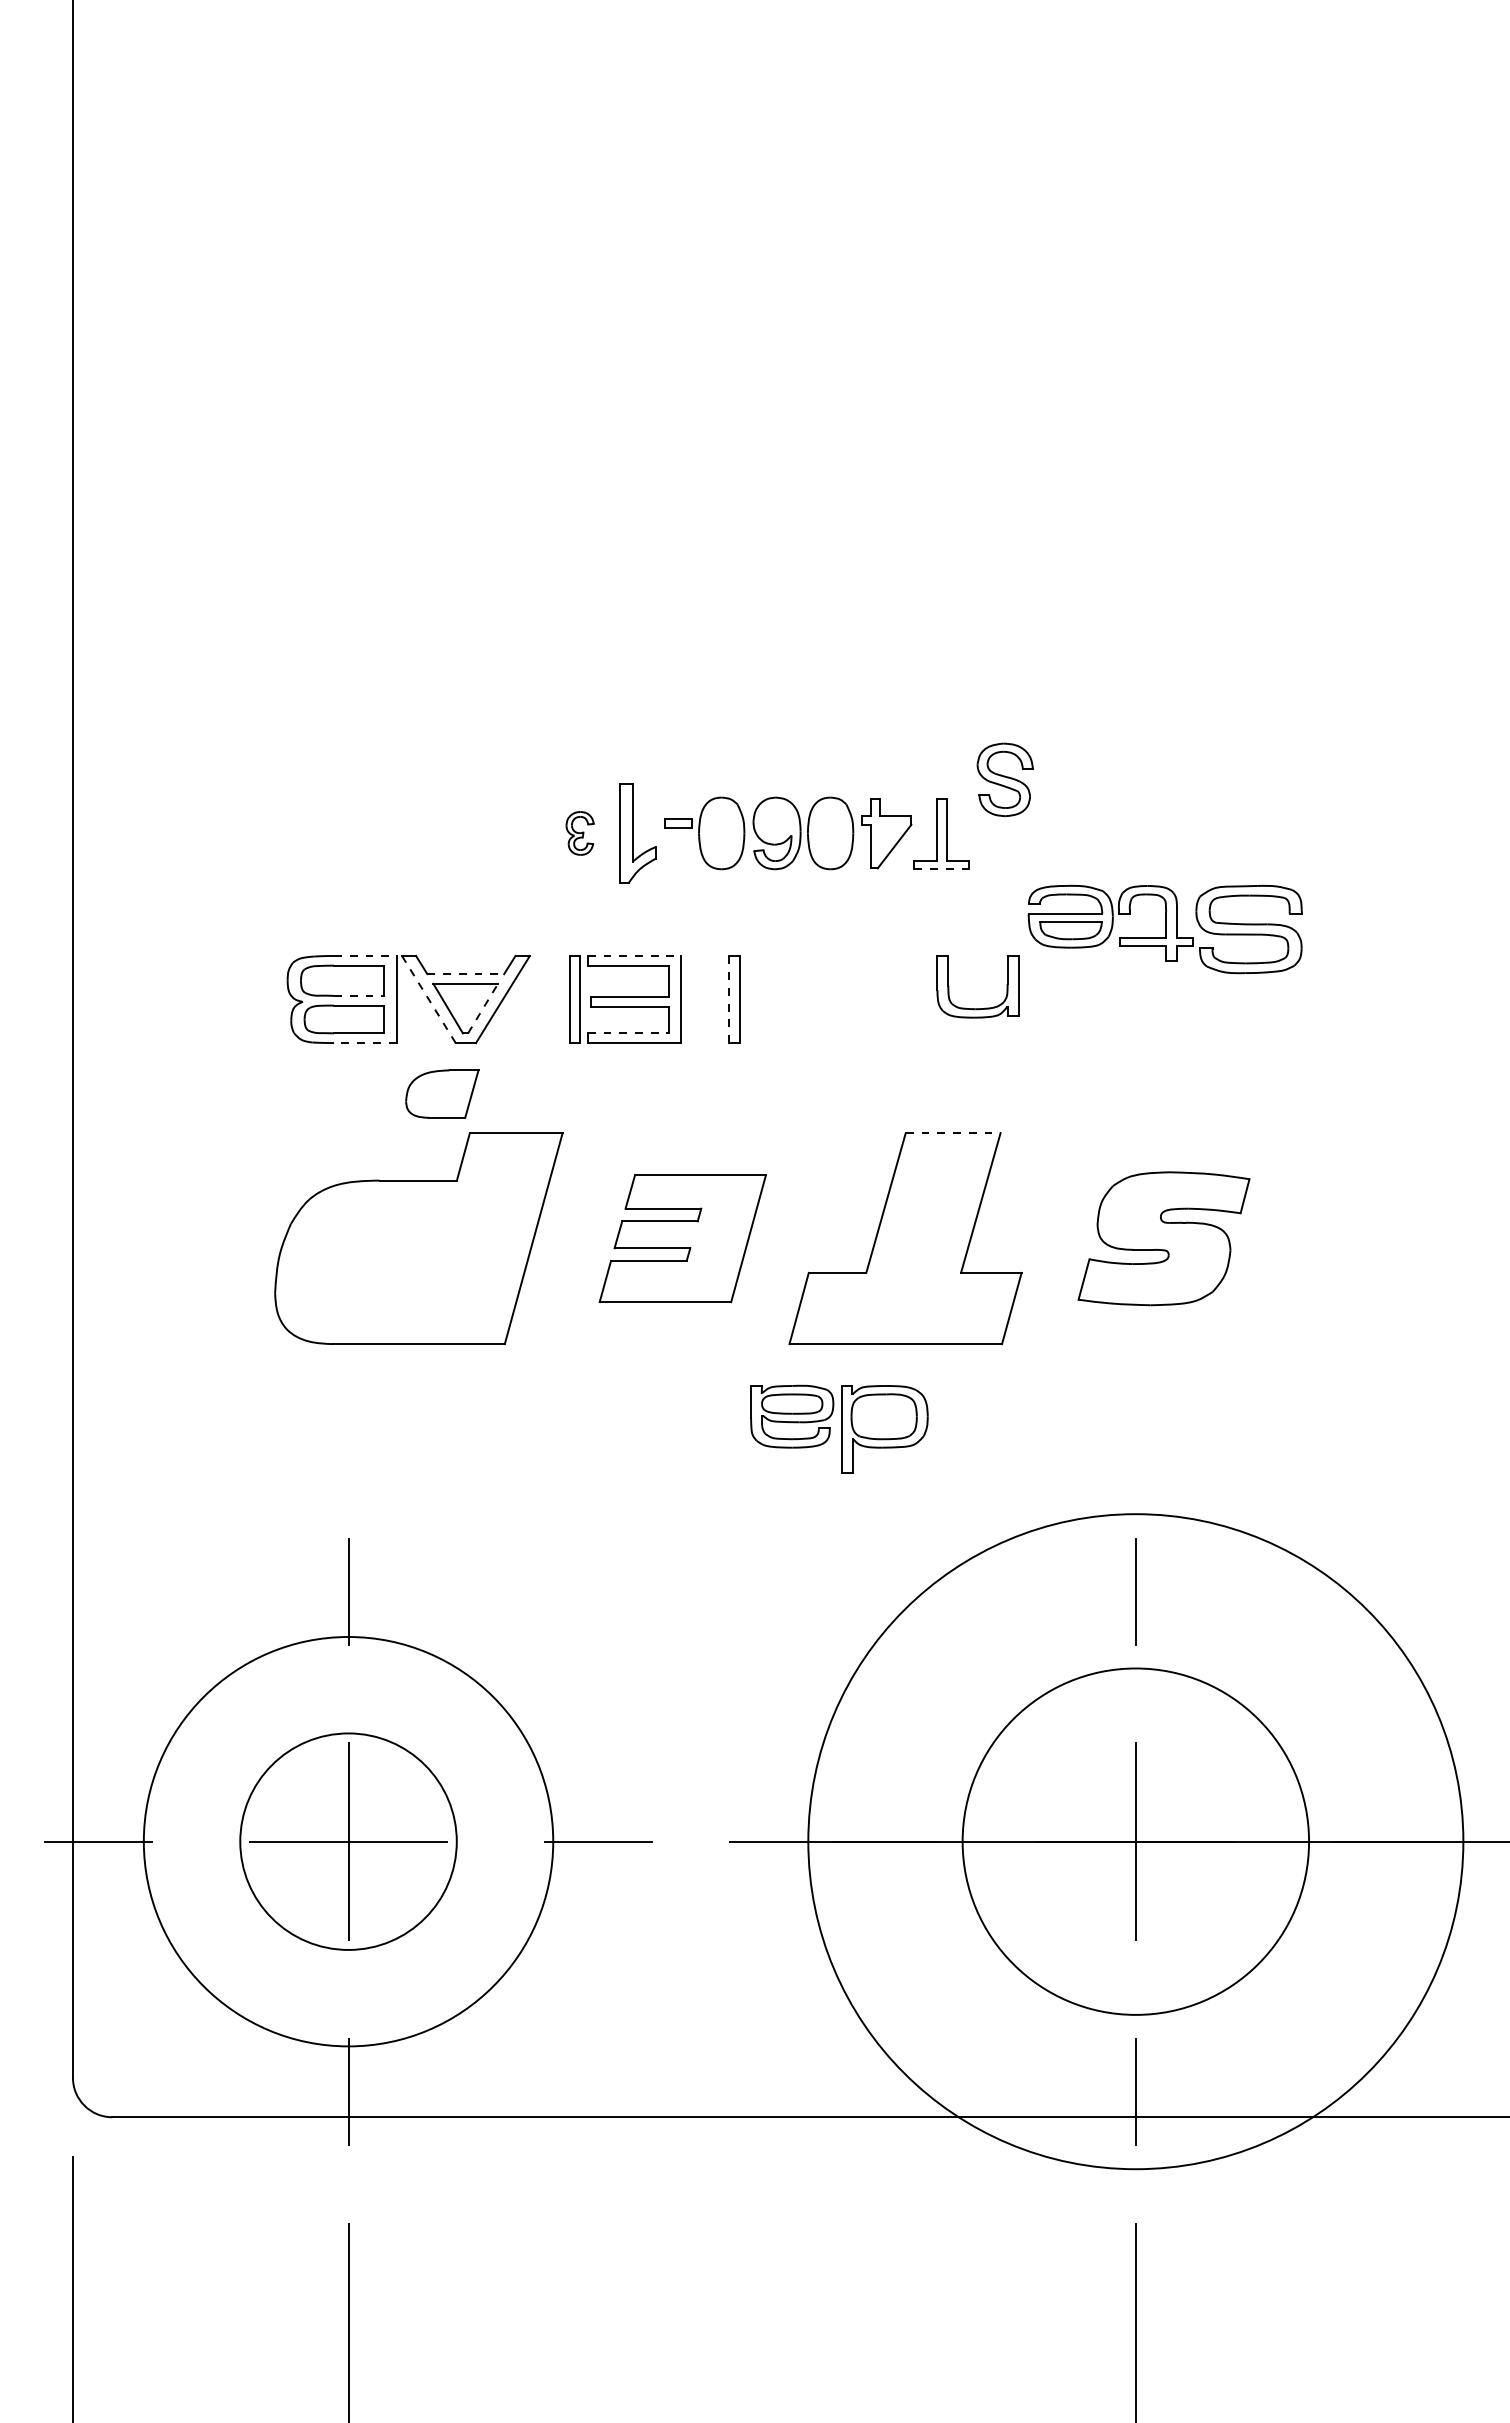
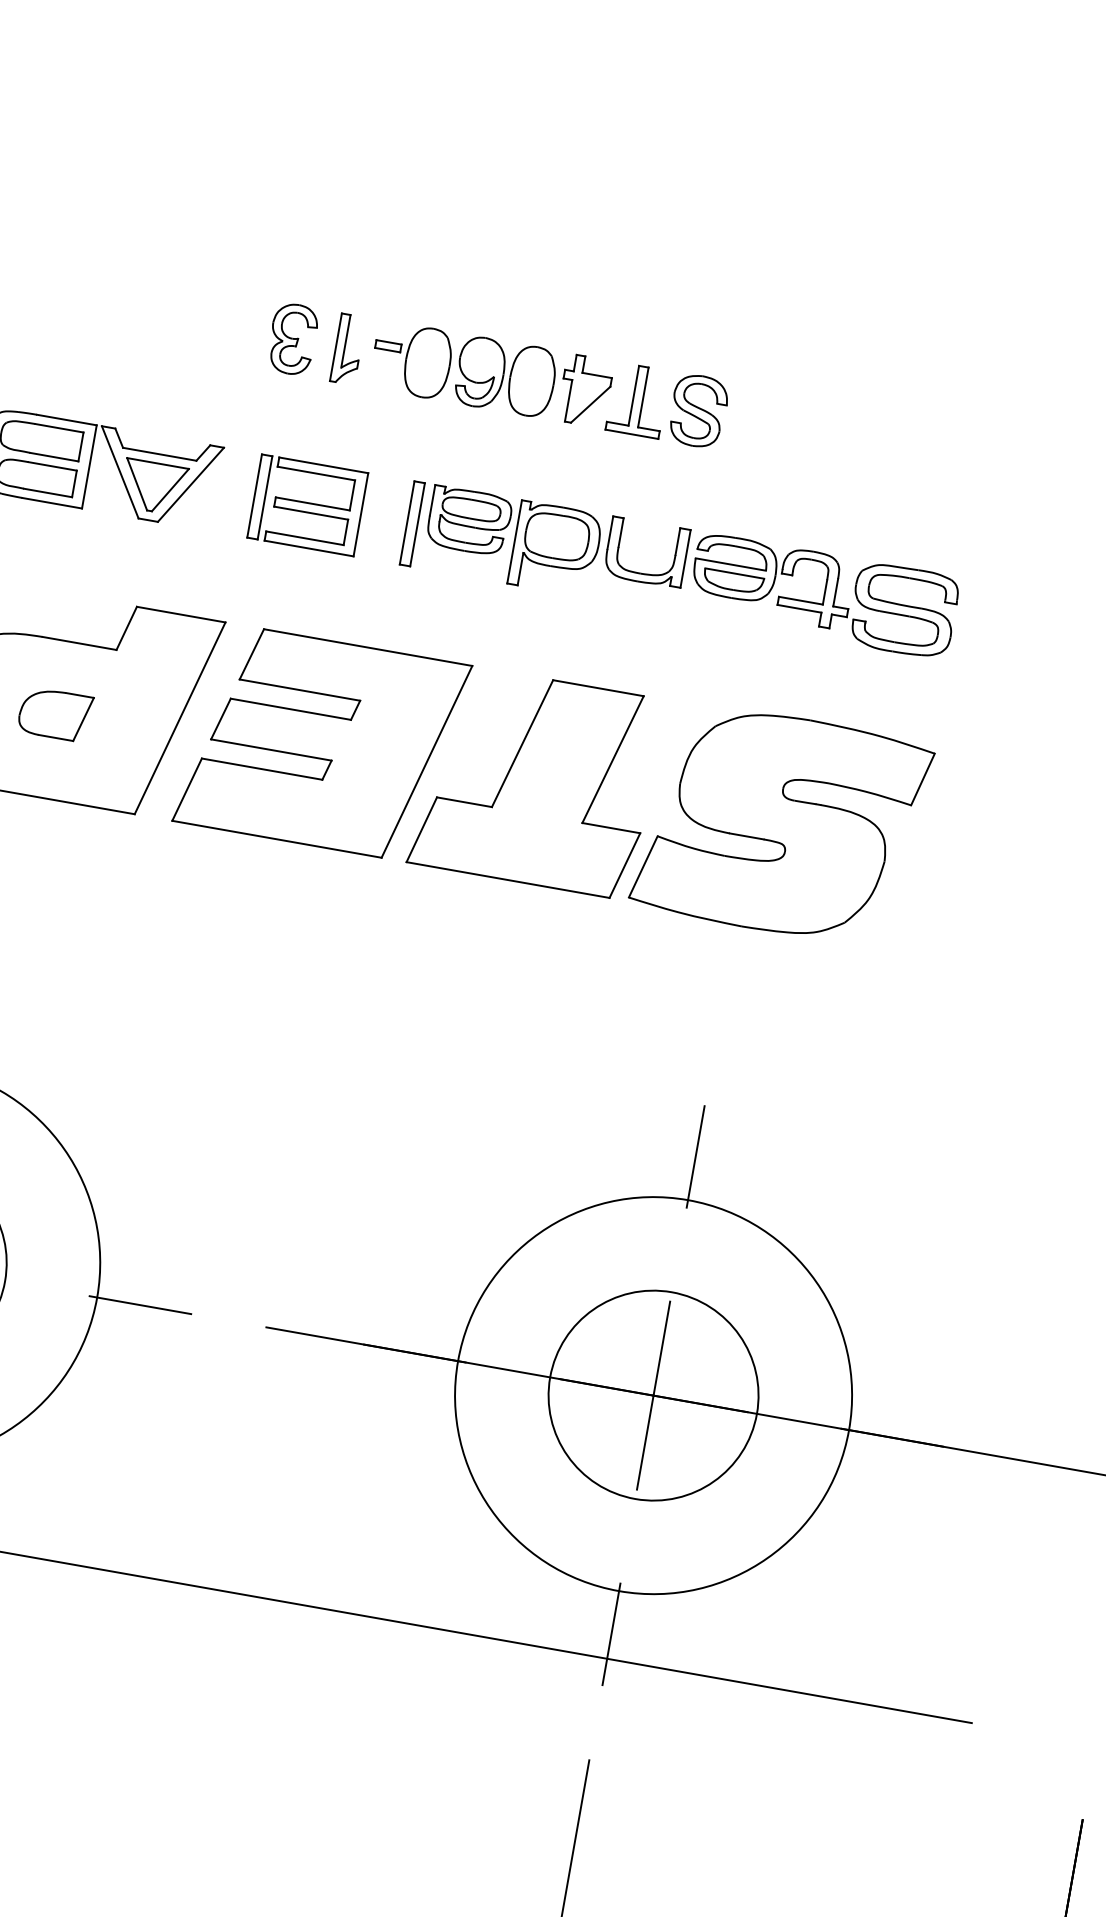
part: (1004, 779) -> (697, 410), moved
part: (579, 833) -> (292, 339), size x1.67
part: (638, 833) -> (348, 349), size x0.71
line: (941, 869) -> (631, 434), dashed -> solid
part: (1164, 929) -> (822, 596), moved
line: (365, 955) -> (67, 419), dashed -> solid
line: (634, 955) -> (324, 464), dashed -> solid
line: (466, 974) -> (160, 454), dashed -> solid
line: (359, 995) -> (54, 456), dashed -> solid
line: (428, 999) -> (119, 472), dashed -> solid
line: (729, 999) -> (407, 522), dashed -> solid
line: (483, 1008) -> (170, 490), dashed -> solid
line: (628, 1033) -> (305, 538), dashed -> solid
line: (364, 1043) -> (51, 503), dashed -> solid
part: (442, 1093) -> (55, 713), moved
line: (953, 1133) -> (598, 688), dashed -> solid
part: (682, 1238) -> (322, 743), size x1.67
part: (1163, 1238) -> (781, 824), size x1.67
part: (839, 1428) -> (512, 540), moved
circle: (1135, 1841) -> (653, 1395), size x0.62
circle: (1135, 1841) -> (653, 1395), size x0.62

